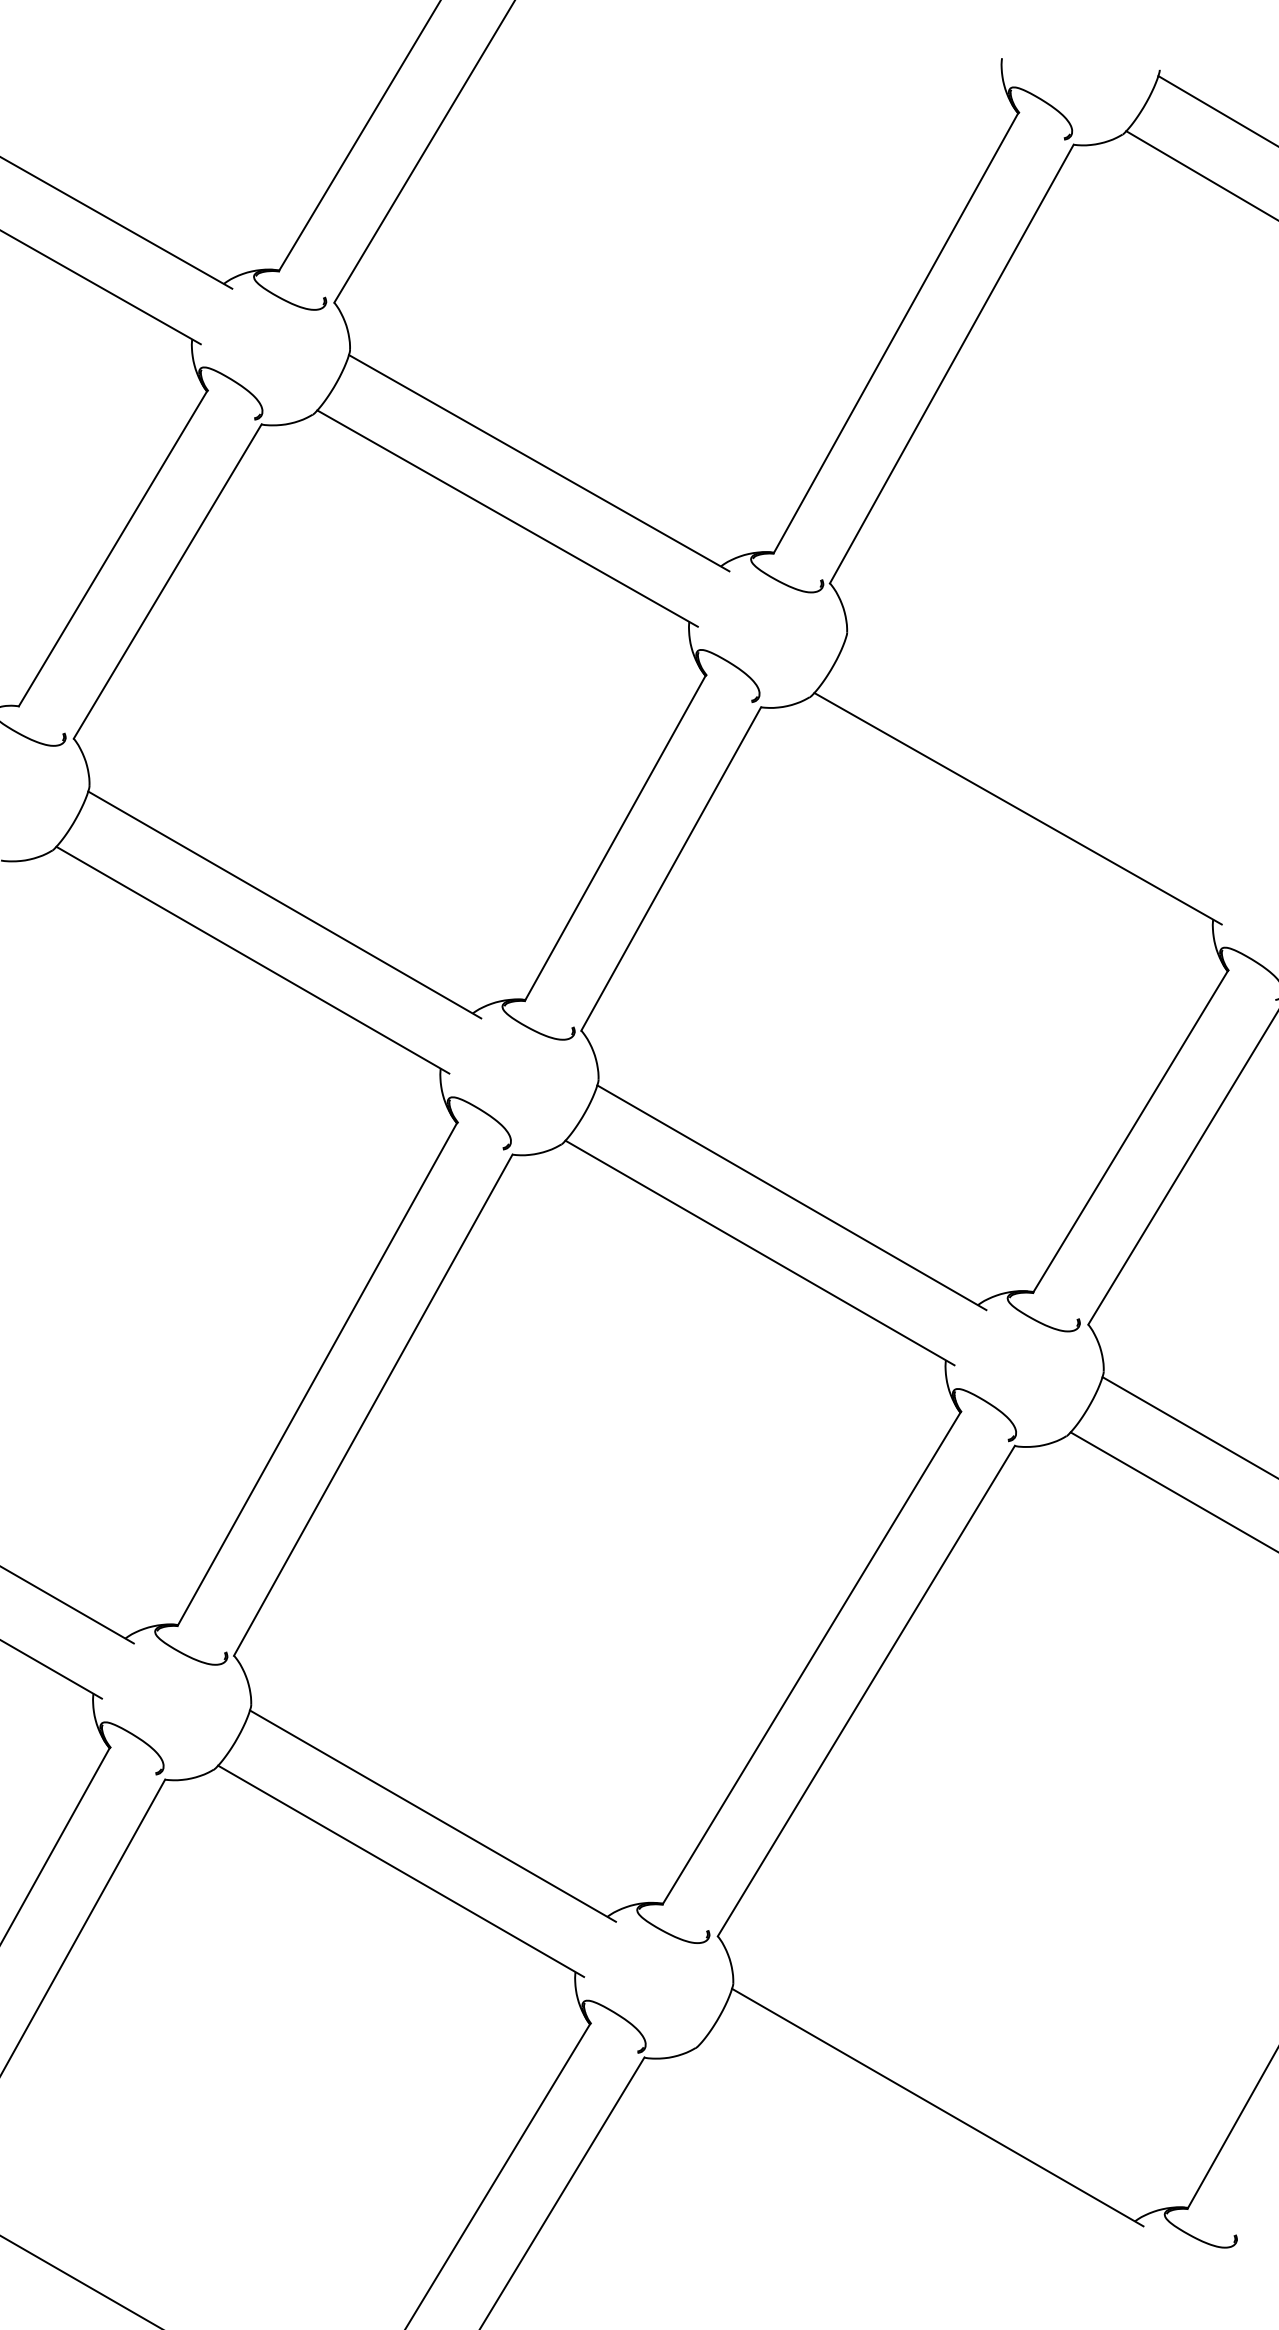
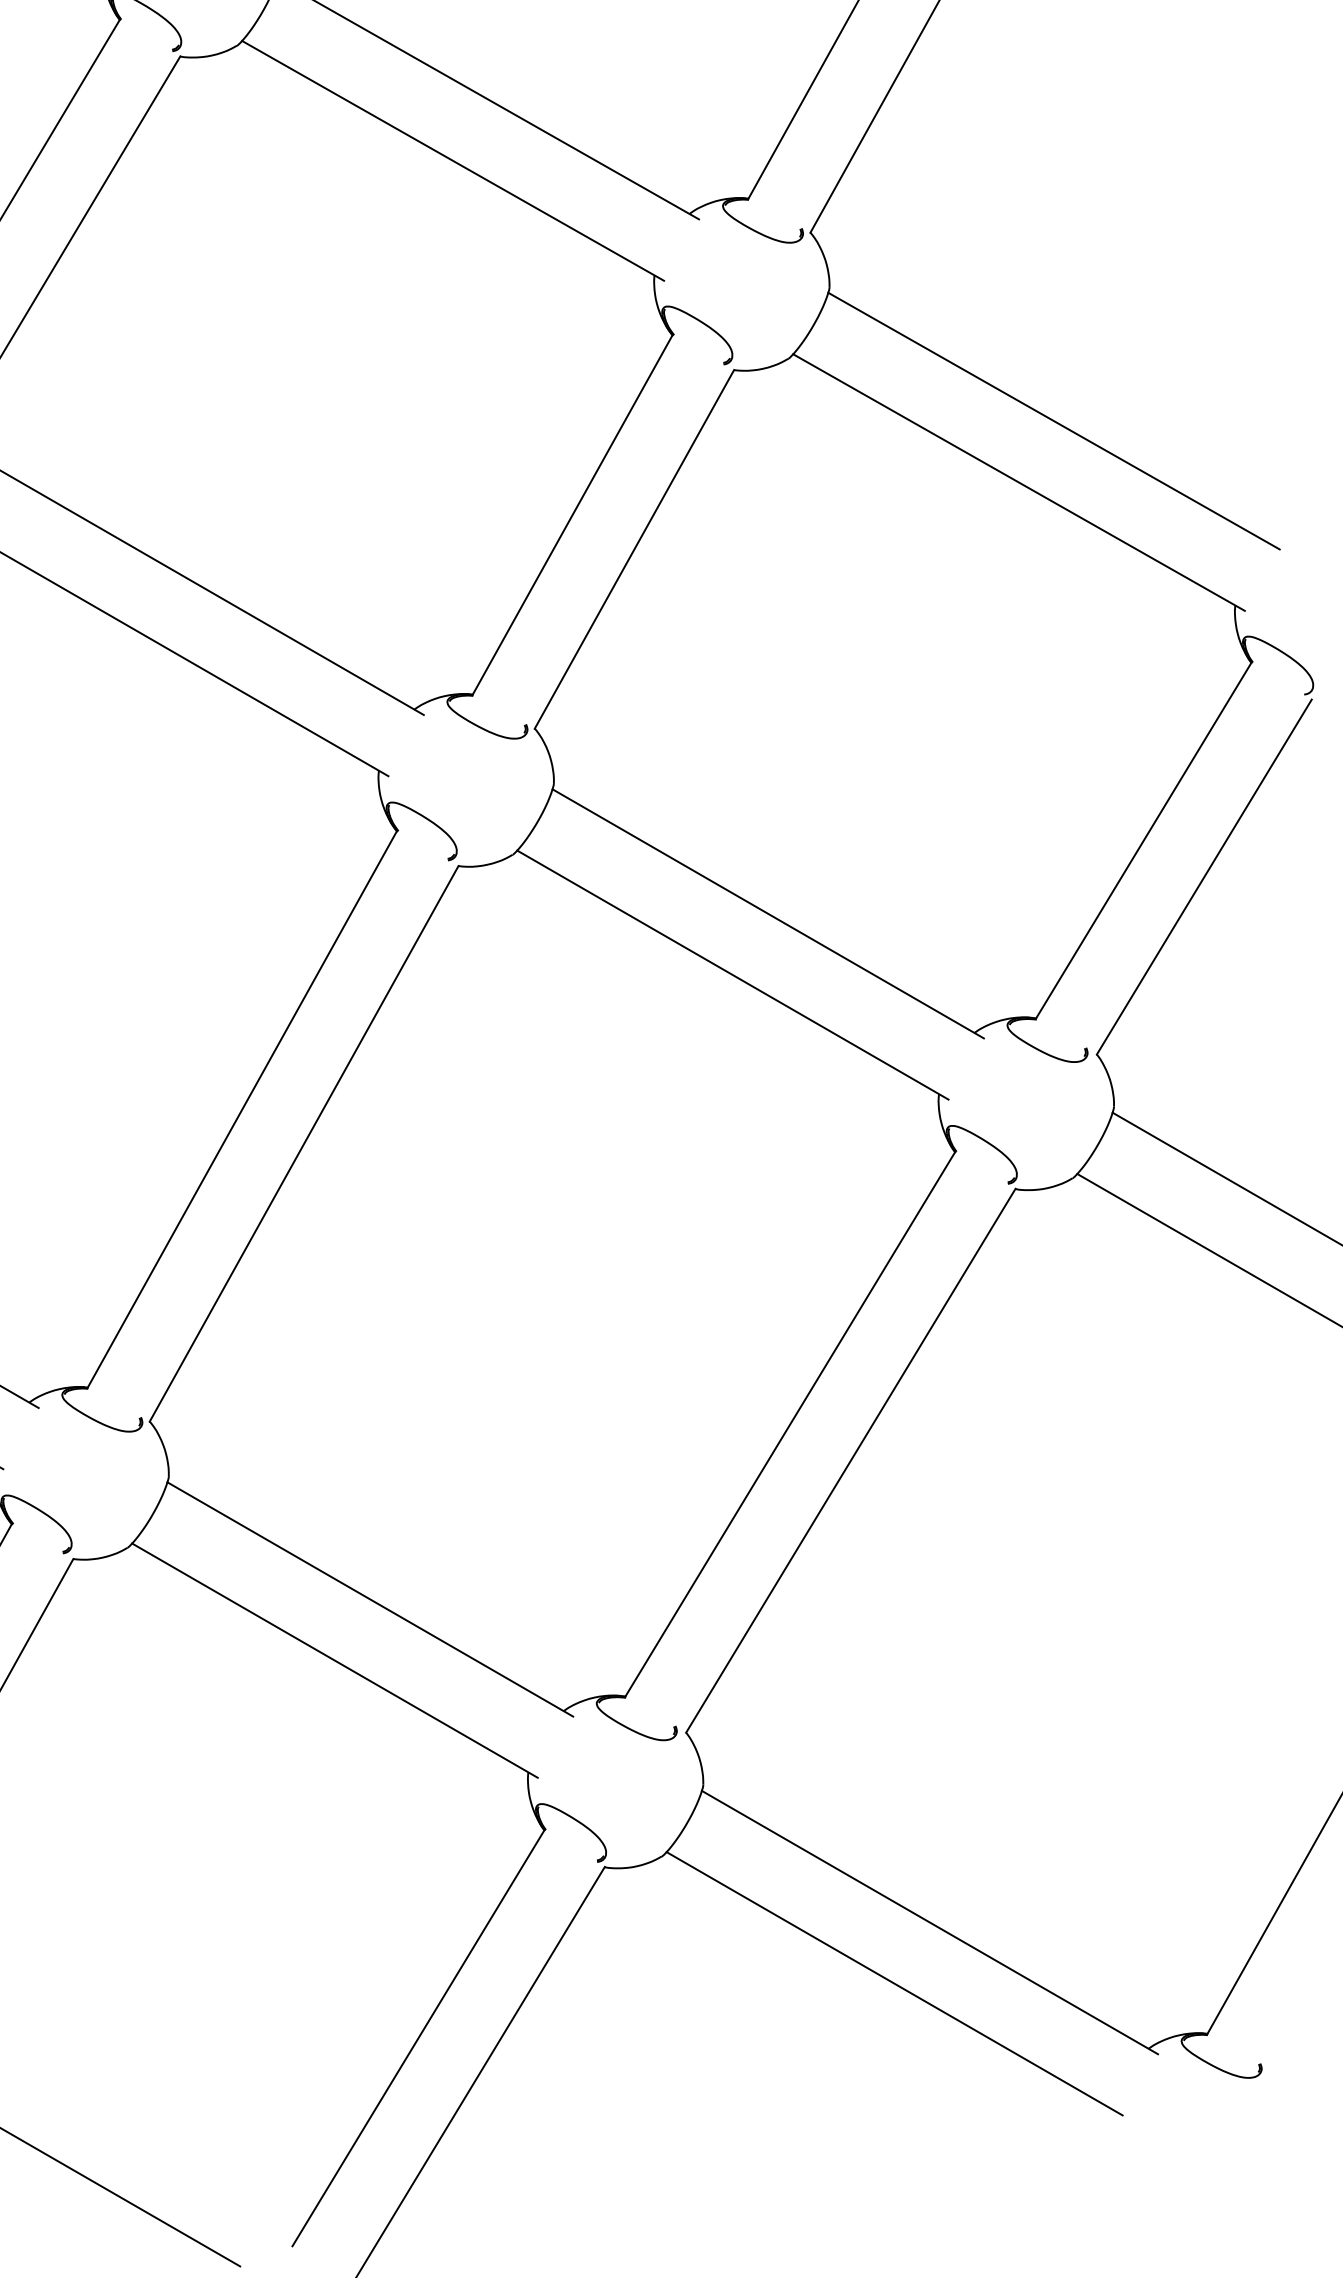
line: (1049, 753) -> (1053, 421), added
line: (905, 2162) -> (894, 1983), added

